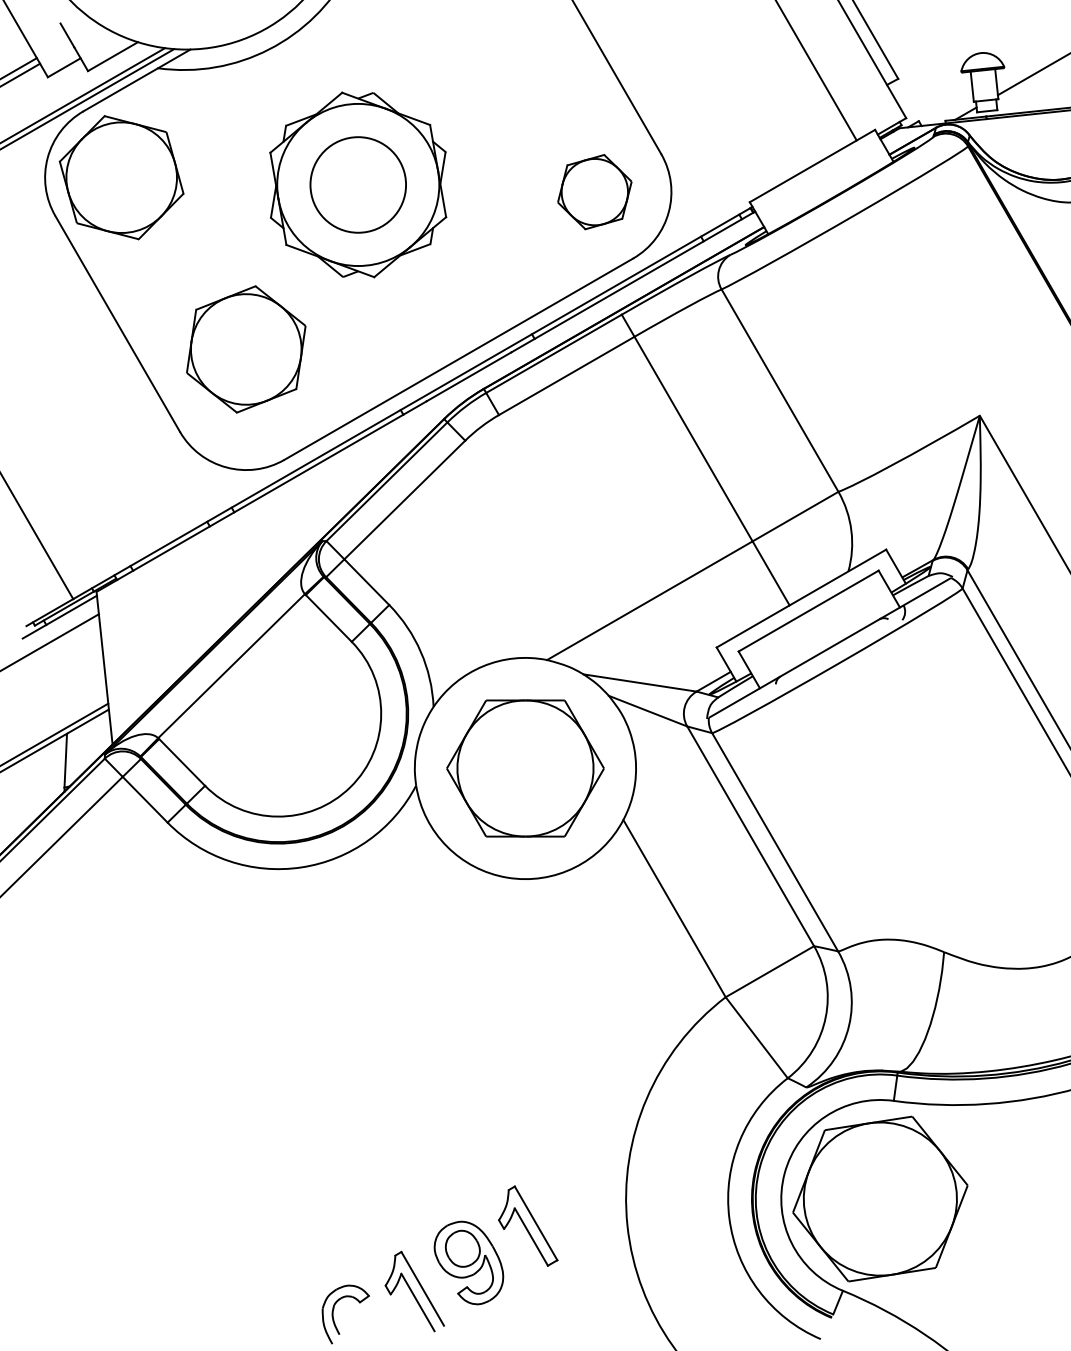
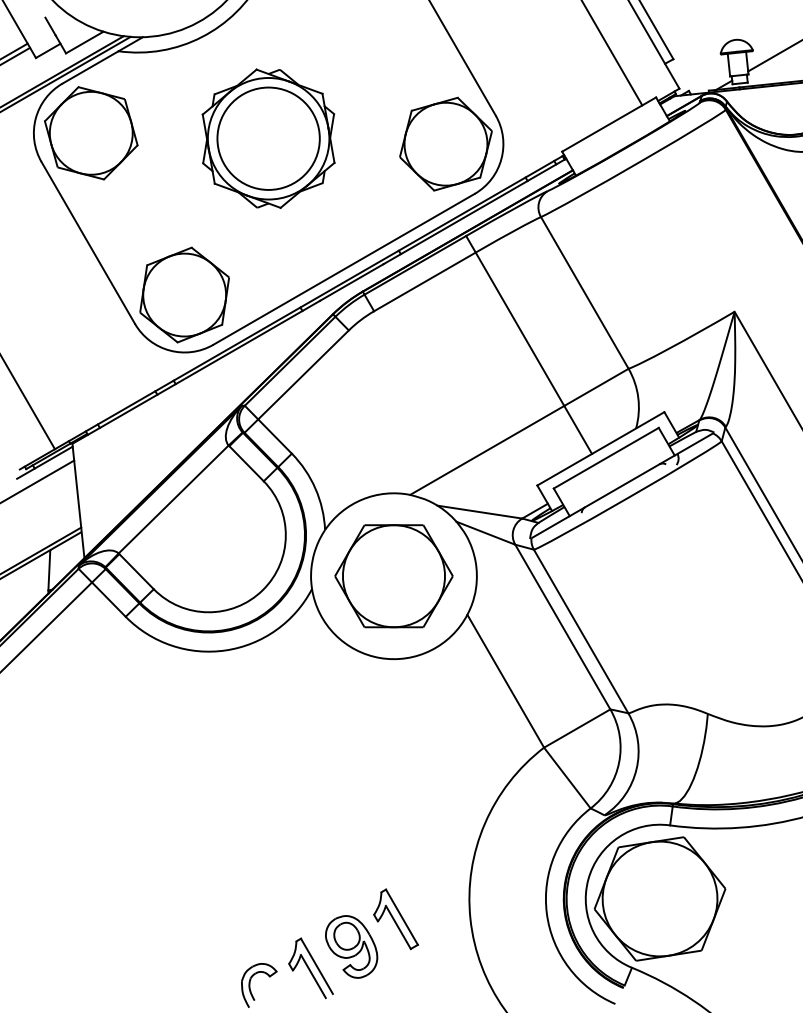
circle: (358, 184) -> (268, 138), size x1.43
part: (594, 191) -> (445, 143), size x1.67
part: (246, 348) -> (184, 294), moved

